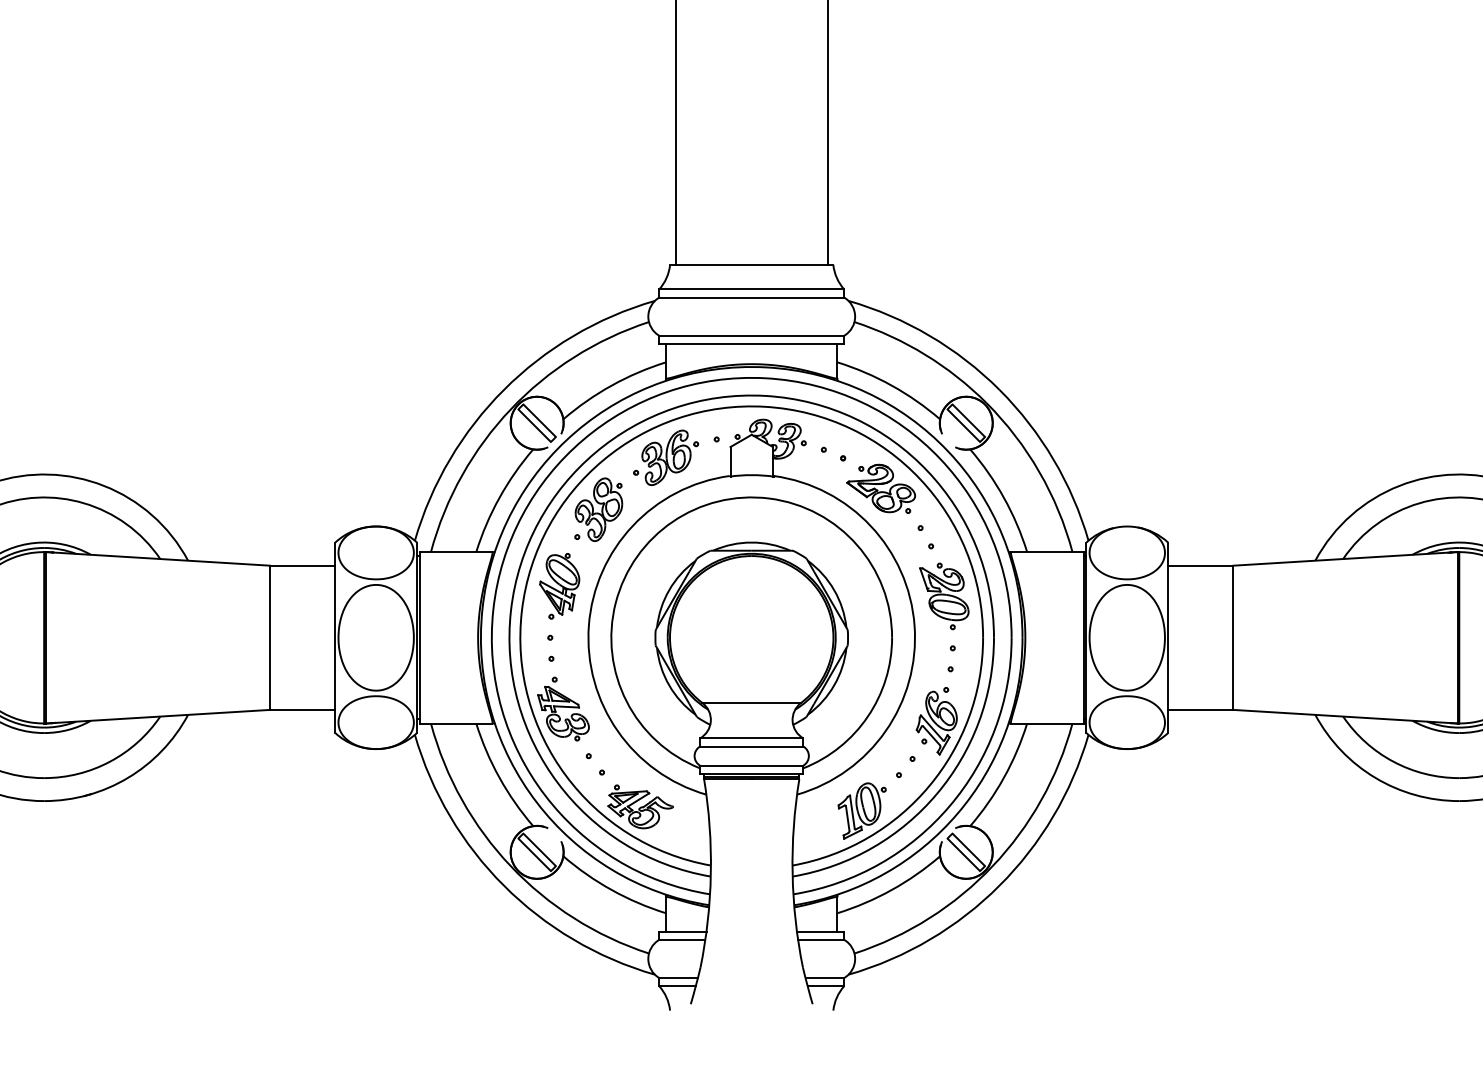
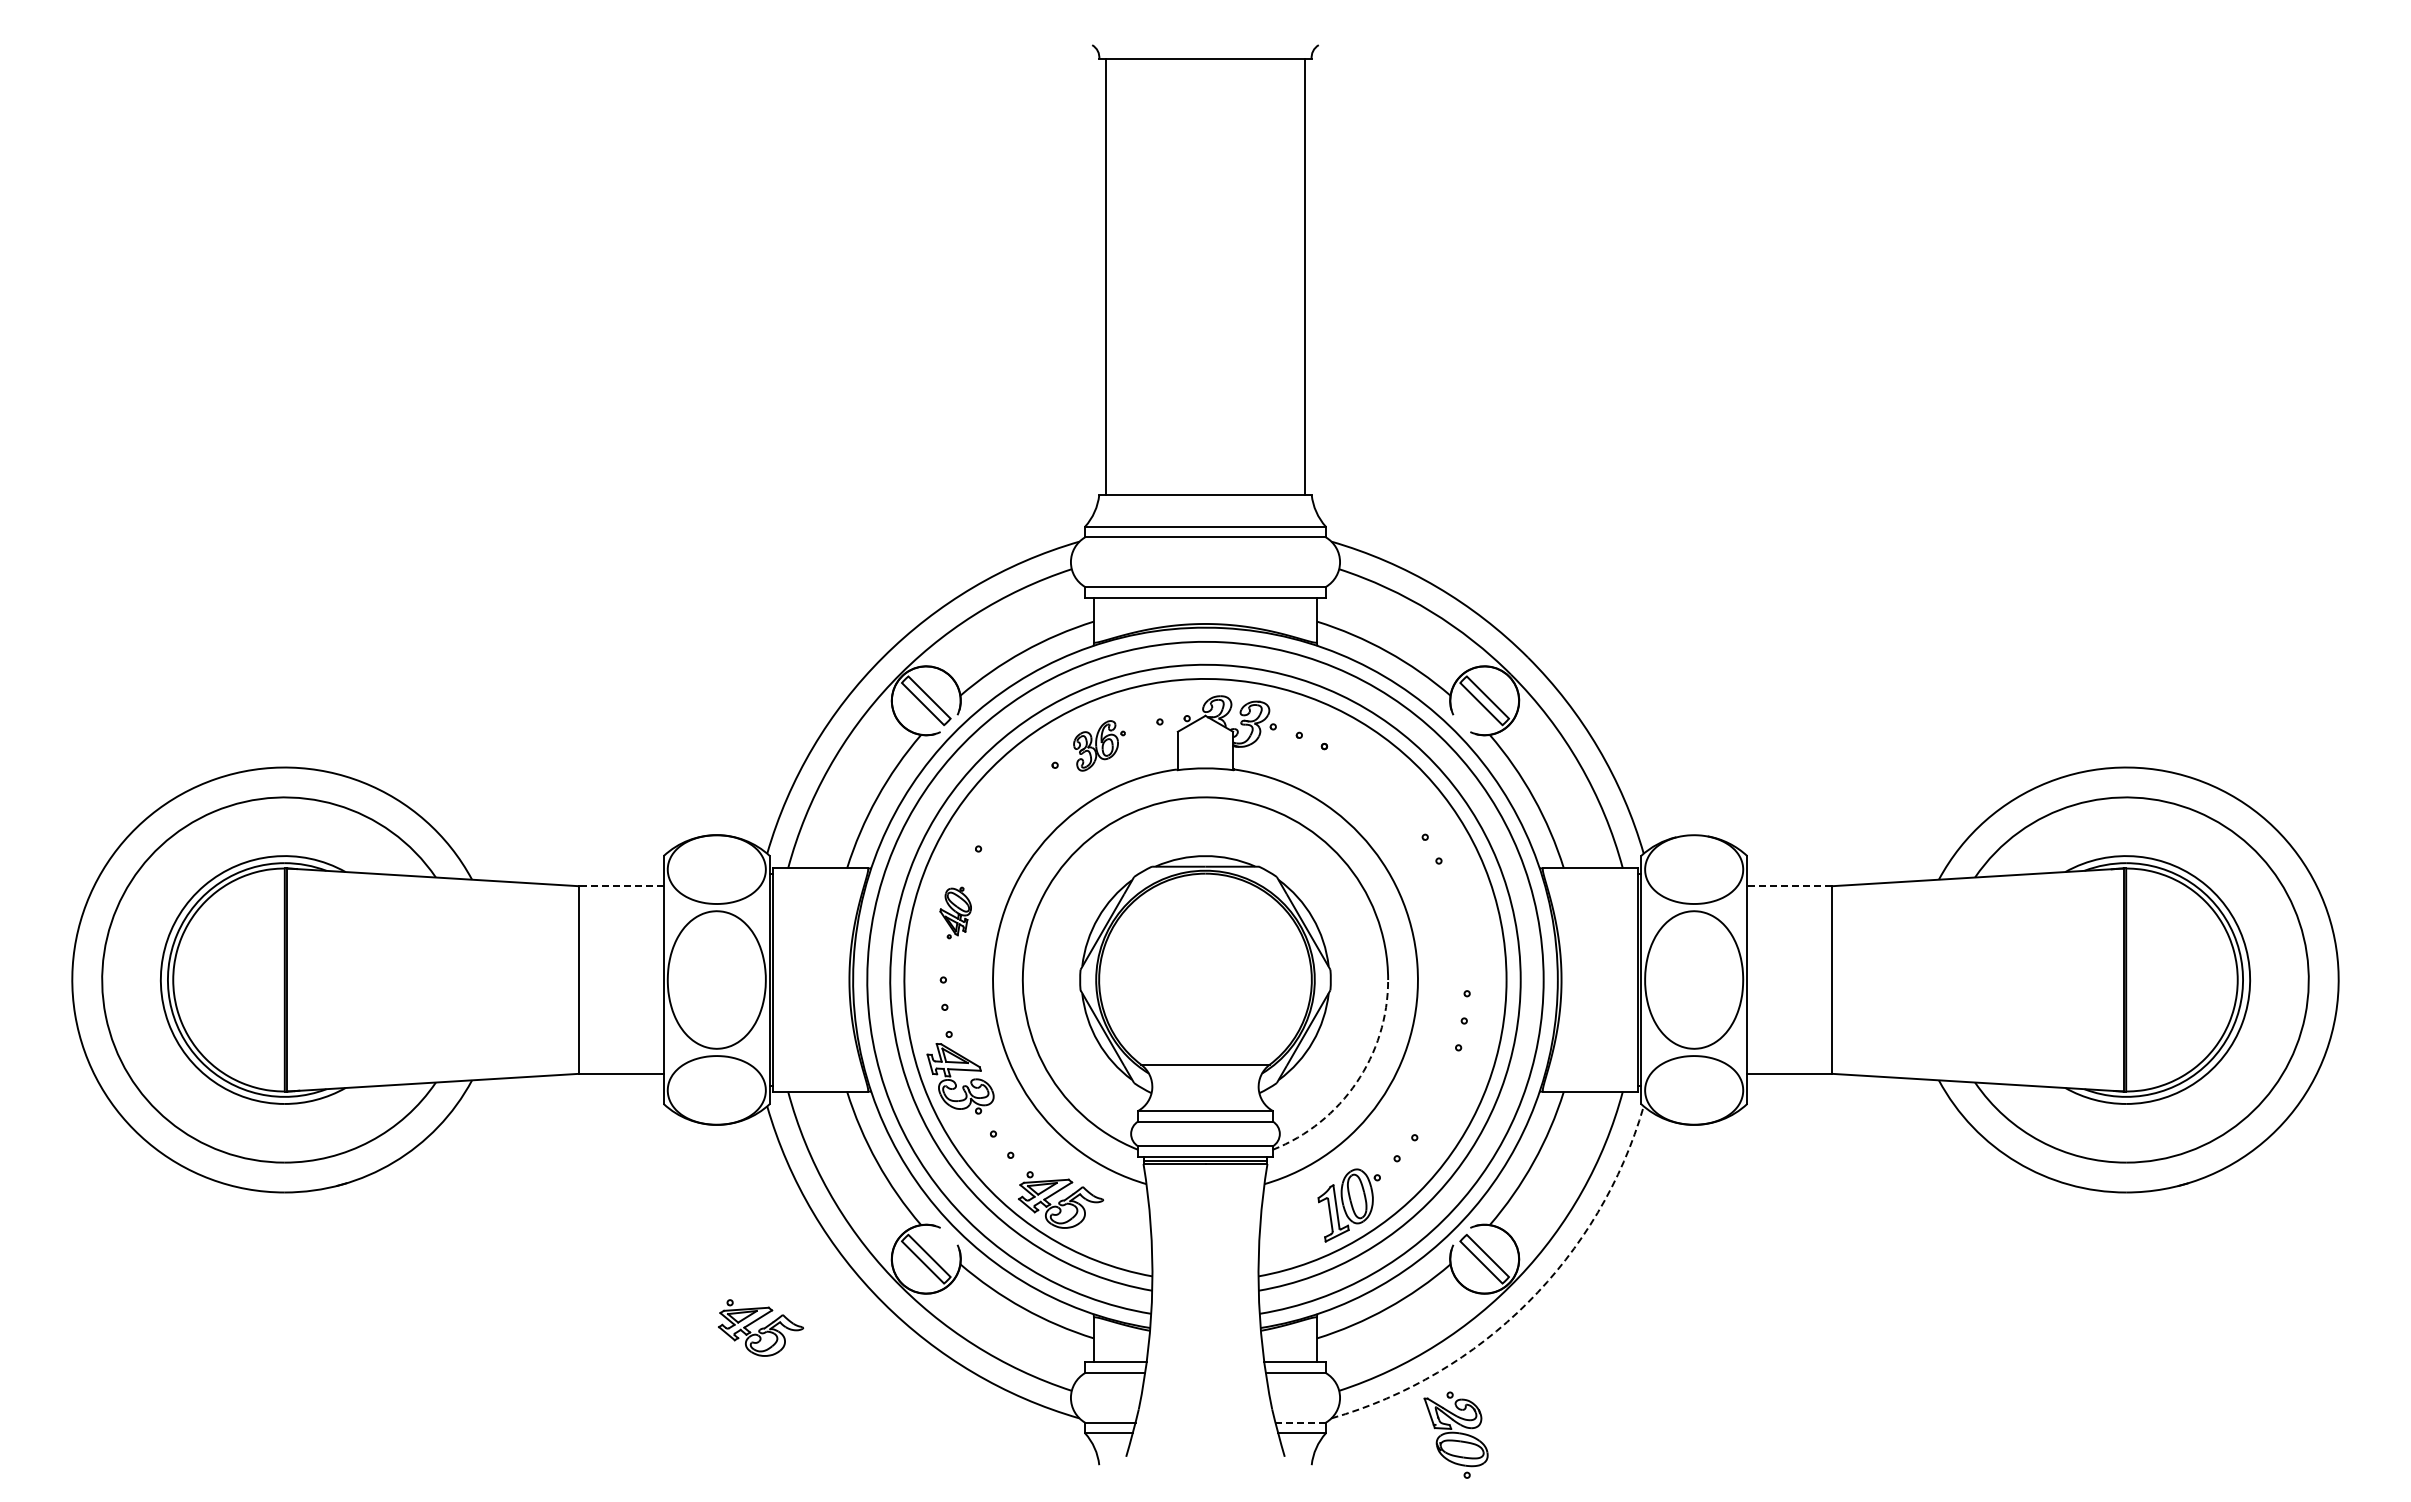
part: (670, 457) -> (1099, 745), size x0.7
part: (880, 489) -> (1373, 786), removed
part: (598, 509) -> (1006, 813), removed
line: (302, 565) -> (620, 886), solid -> dashed
line: (1200, 565) -> (1789, 886), solid -> dashed
part: (559, 585) -> (955, 912), size x0.6
part: (943, 595) -> (1455, 1434), moved
arc: (867, 716) -> (1356, 1082), solid -> dashed
part: (936, 722) -> (1446, 1090), removed
arc: (999, 885) -> (1527, 1302), solid -> dashed
part: (410, 904) -> (761, 1327), added
line: (824, 977) -> (1300, 1422), solid -> dashed

